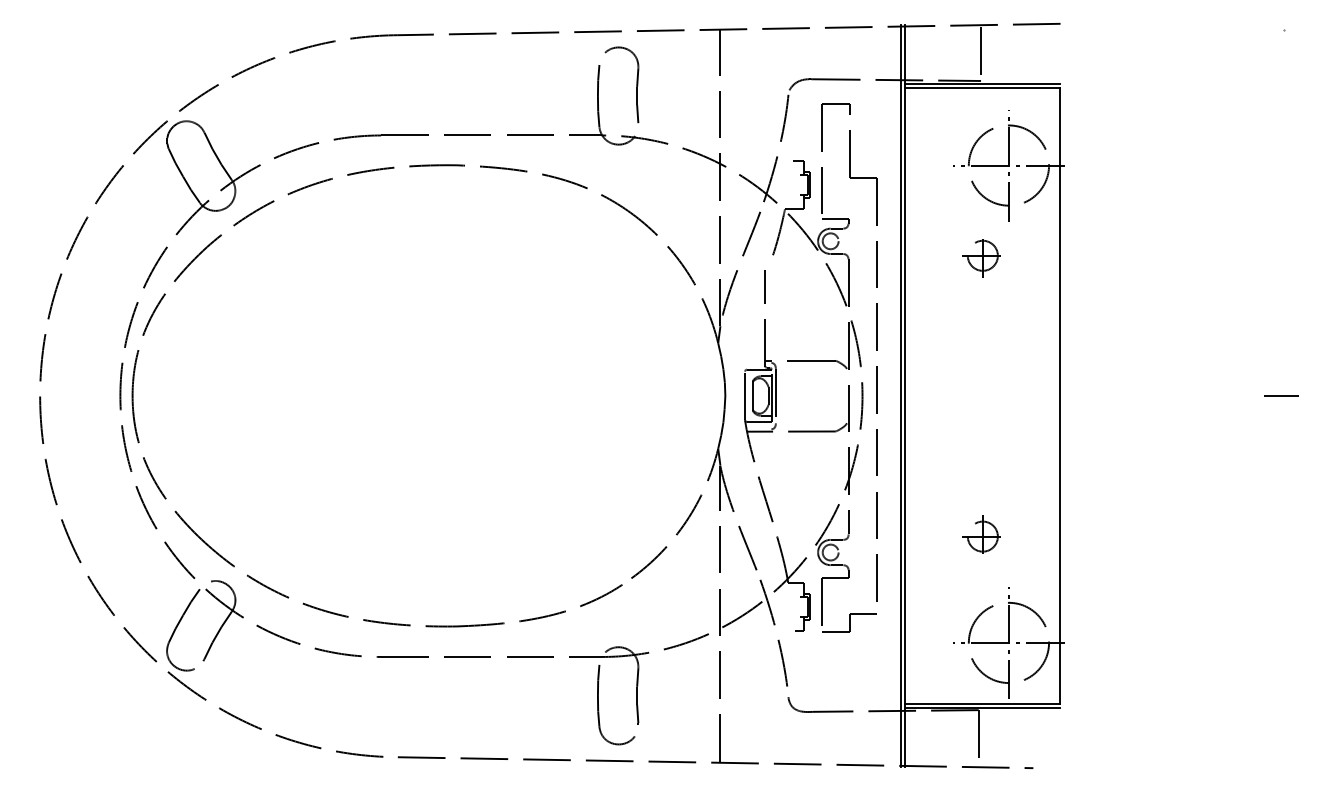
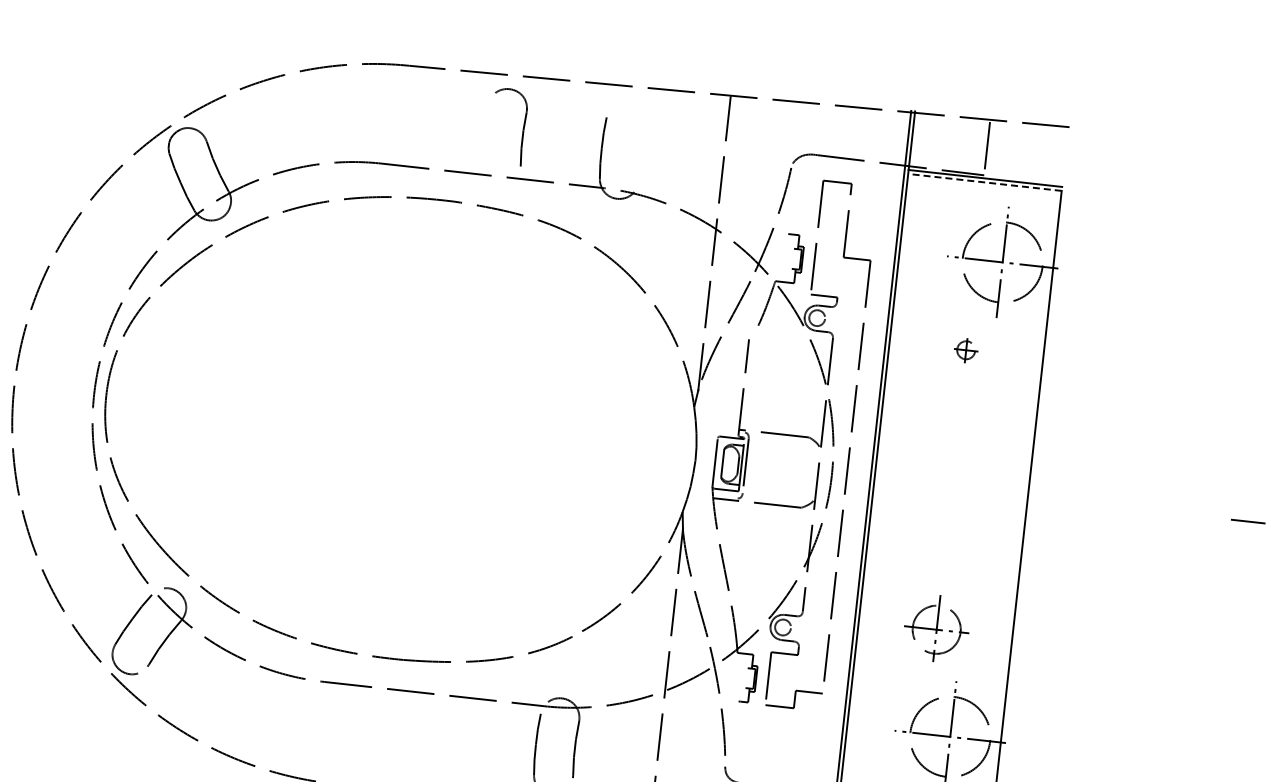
part: (636, 84) -> (523, 127), moved
line: (982, 88) -> (984, 182), solid -> dashed
part: (981, 258) -> (965, 351), size x0.6
part: (981, 534) -> (934, 626), size x1.6

